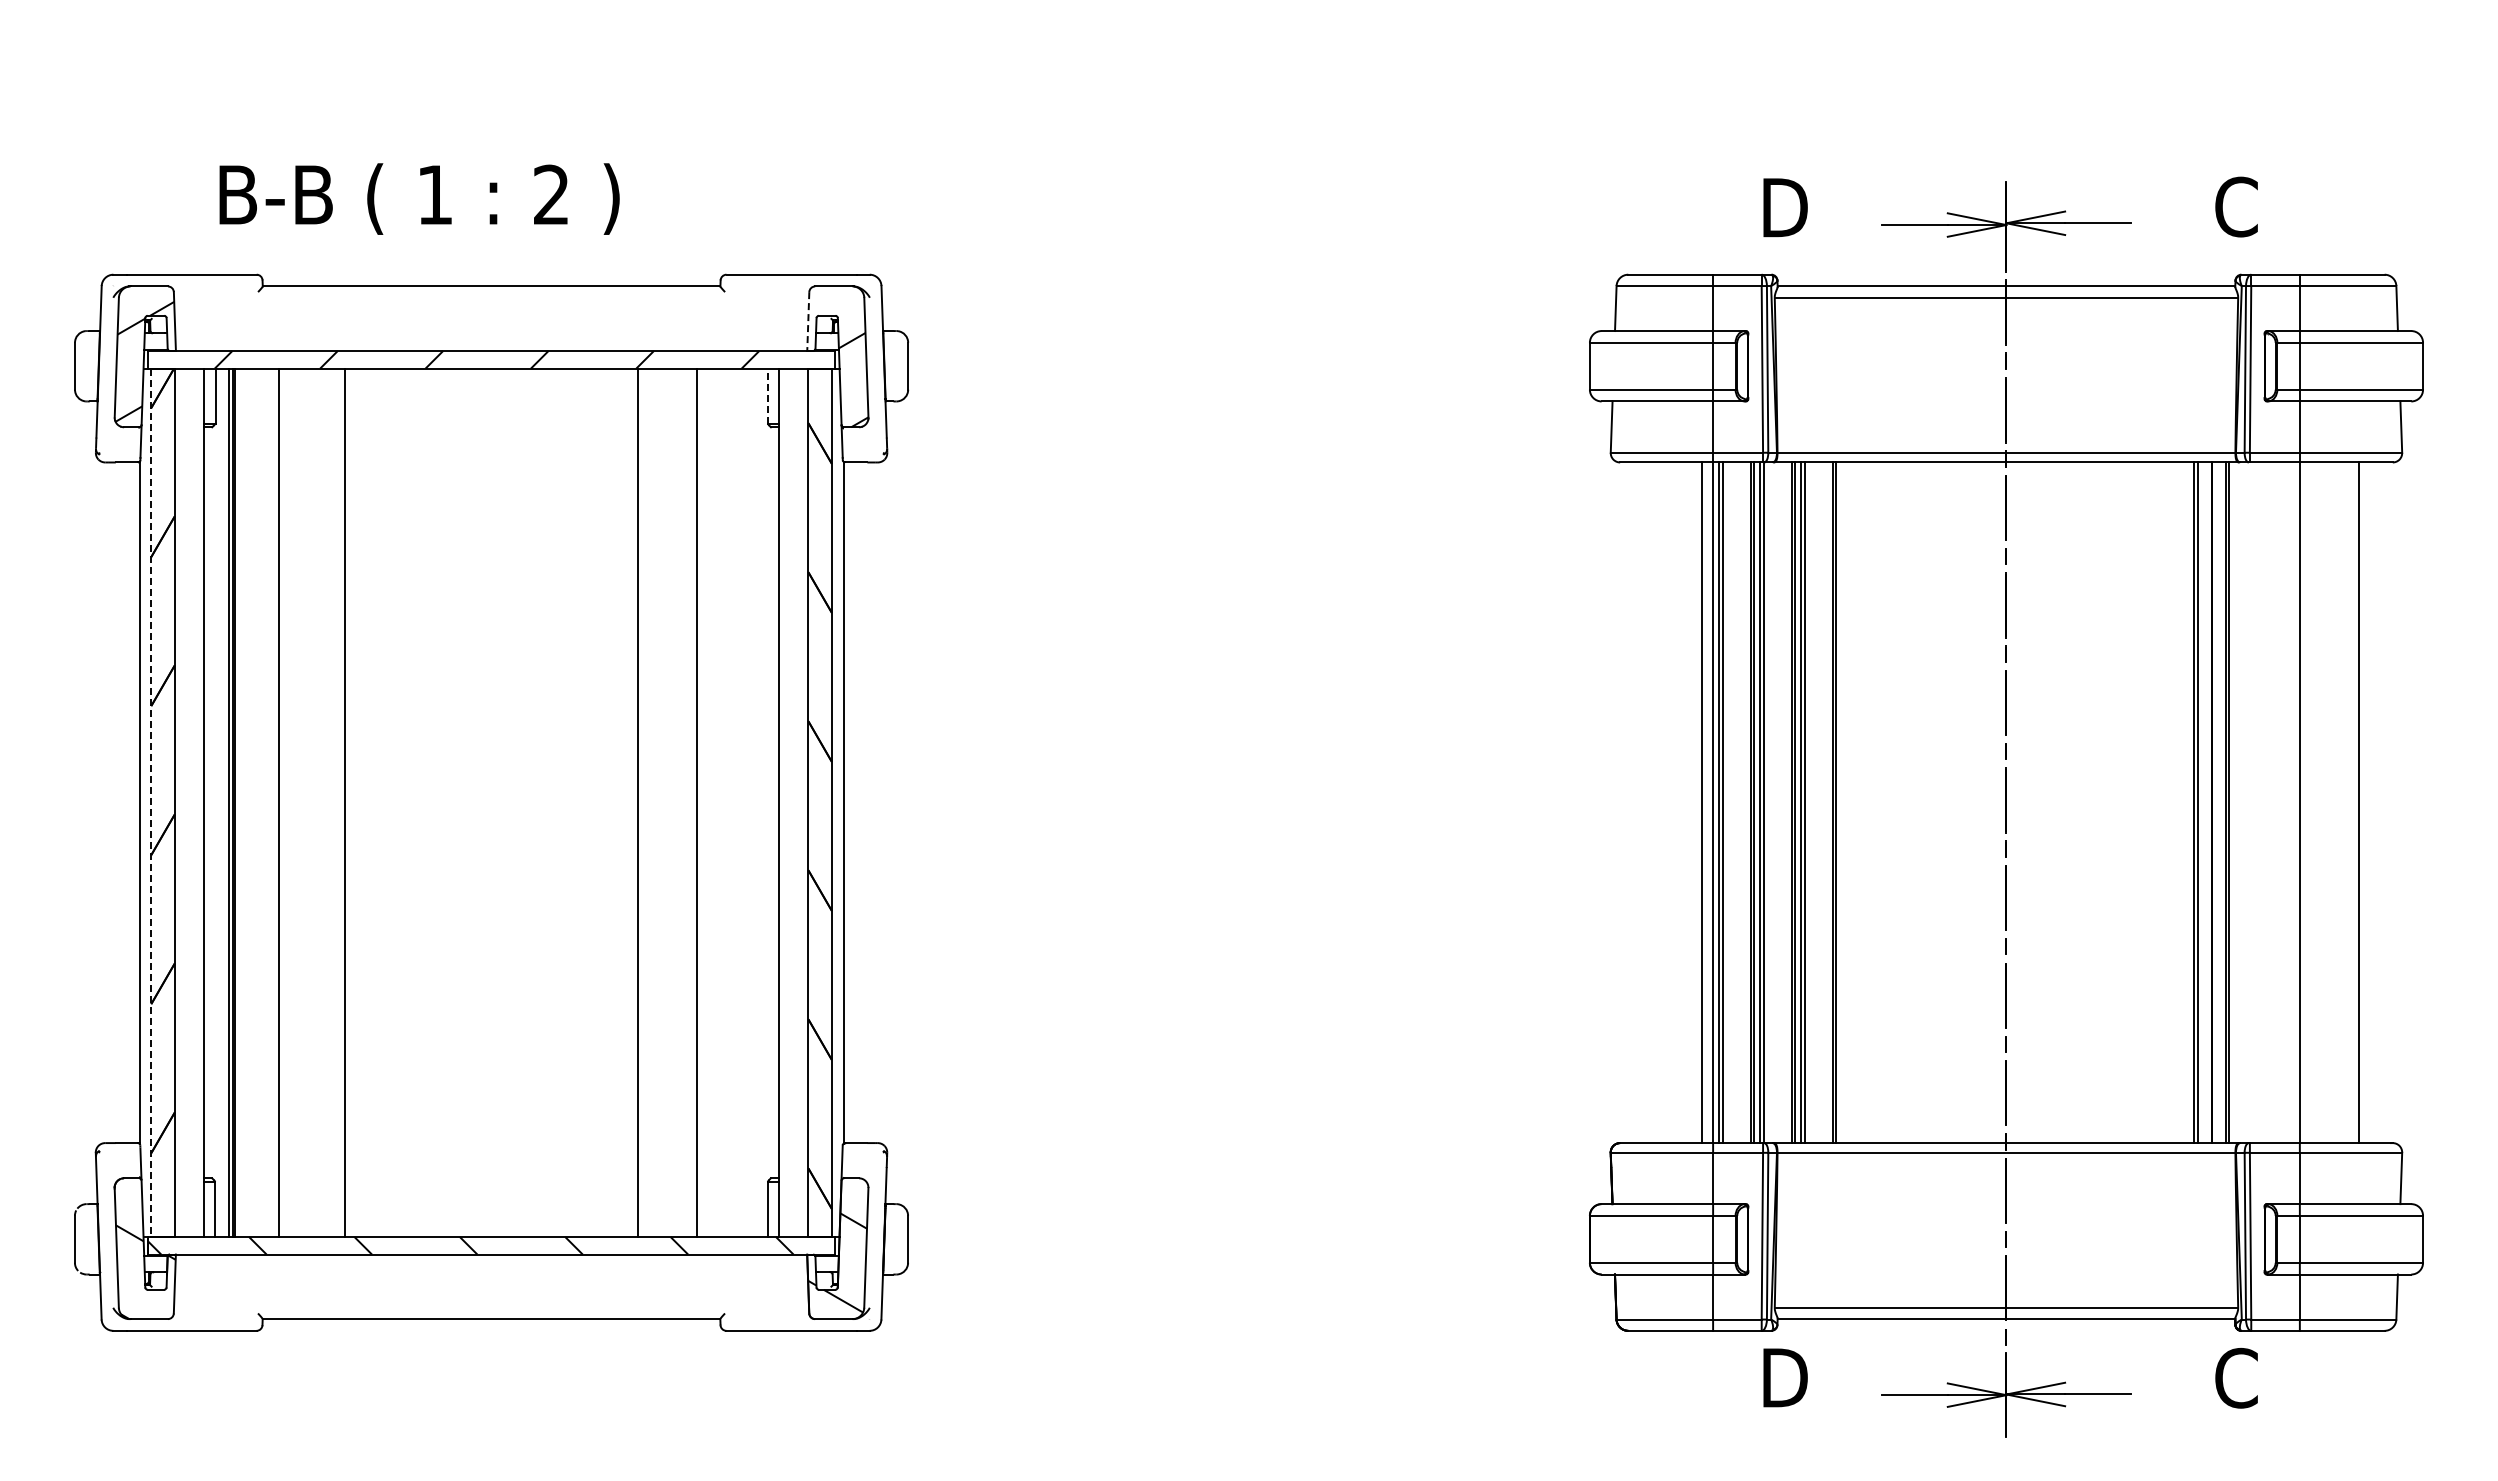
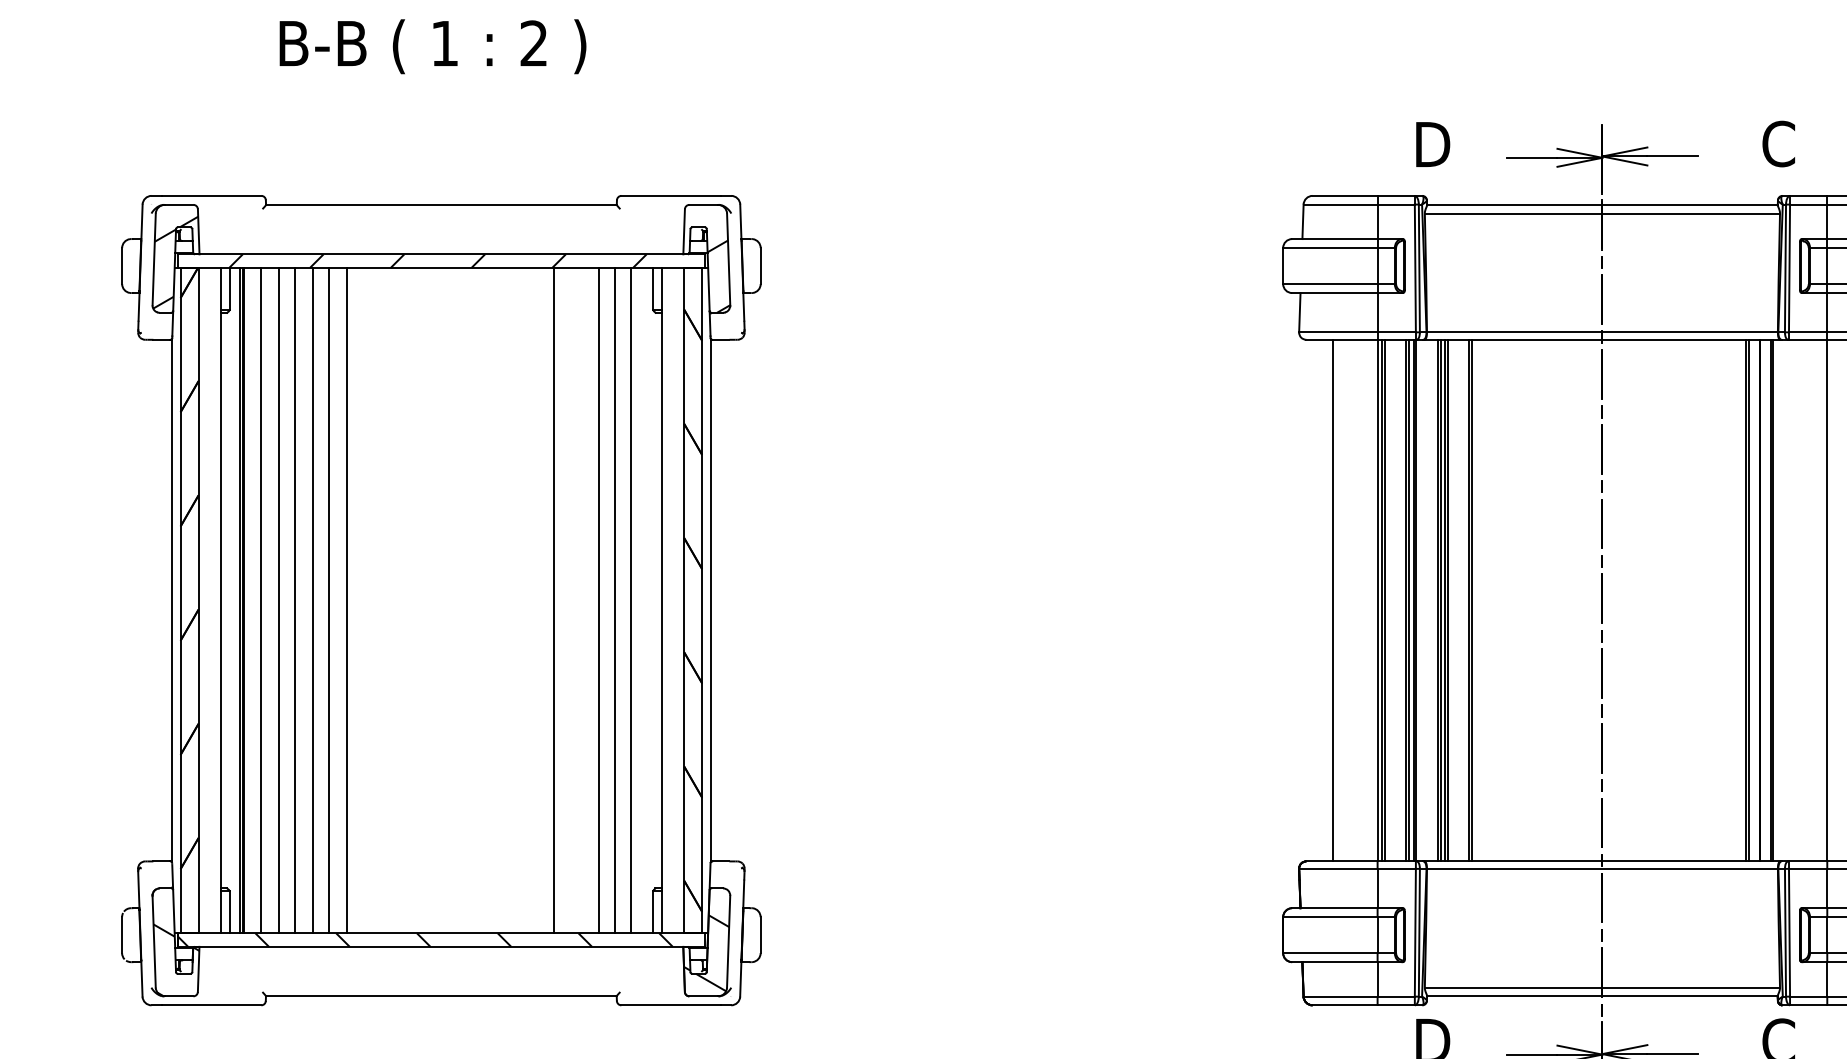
text: (419, 198) -> (432, 46), moved
line: (808, 322) -> (684, 232), dashed -> solid
line: (767, 396) -> (652, 289), dashed -> solid
line: (255, 802) -> (260, 600), added
line: (300, 802) -> (294, 600), added
line: (323, 802) -> (312, 600), added
line: (368, 802) -> (347, 600), added
line: (718, 802) -> (615, 600), added
line: (739, 802) -> (631, 600), added
line: (1702, 802) -> (1332, 600), moved
line: (151, 803) -> (180, 601), dashed -> solid

